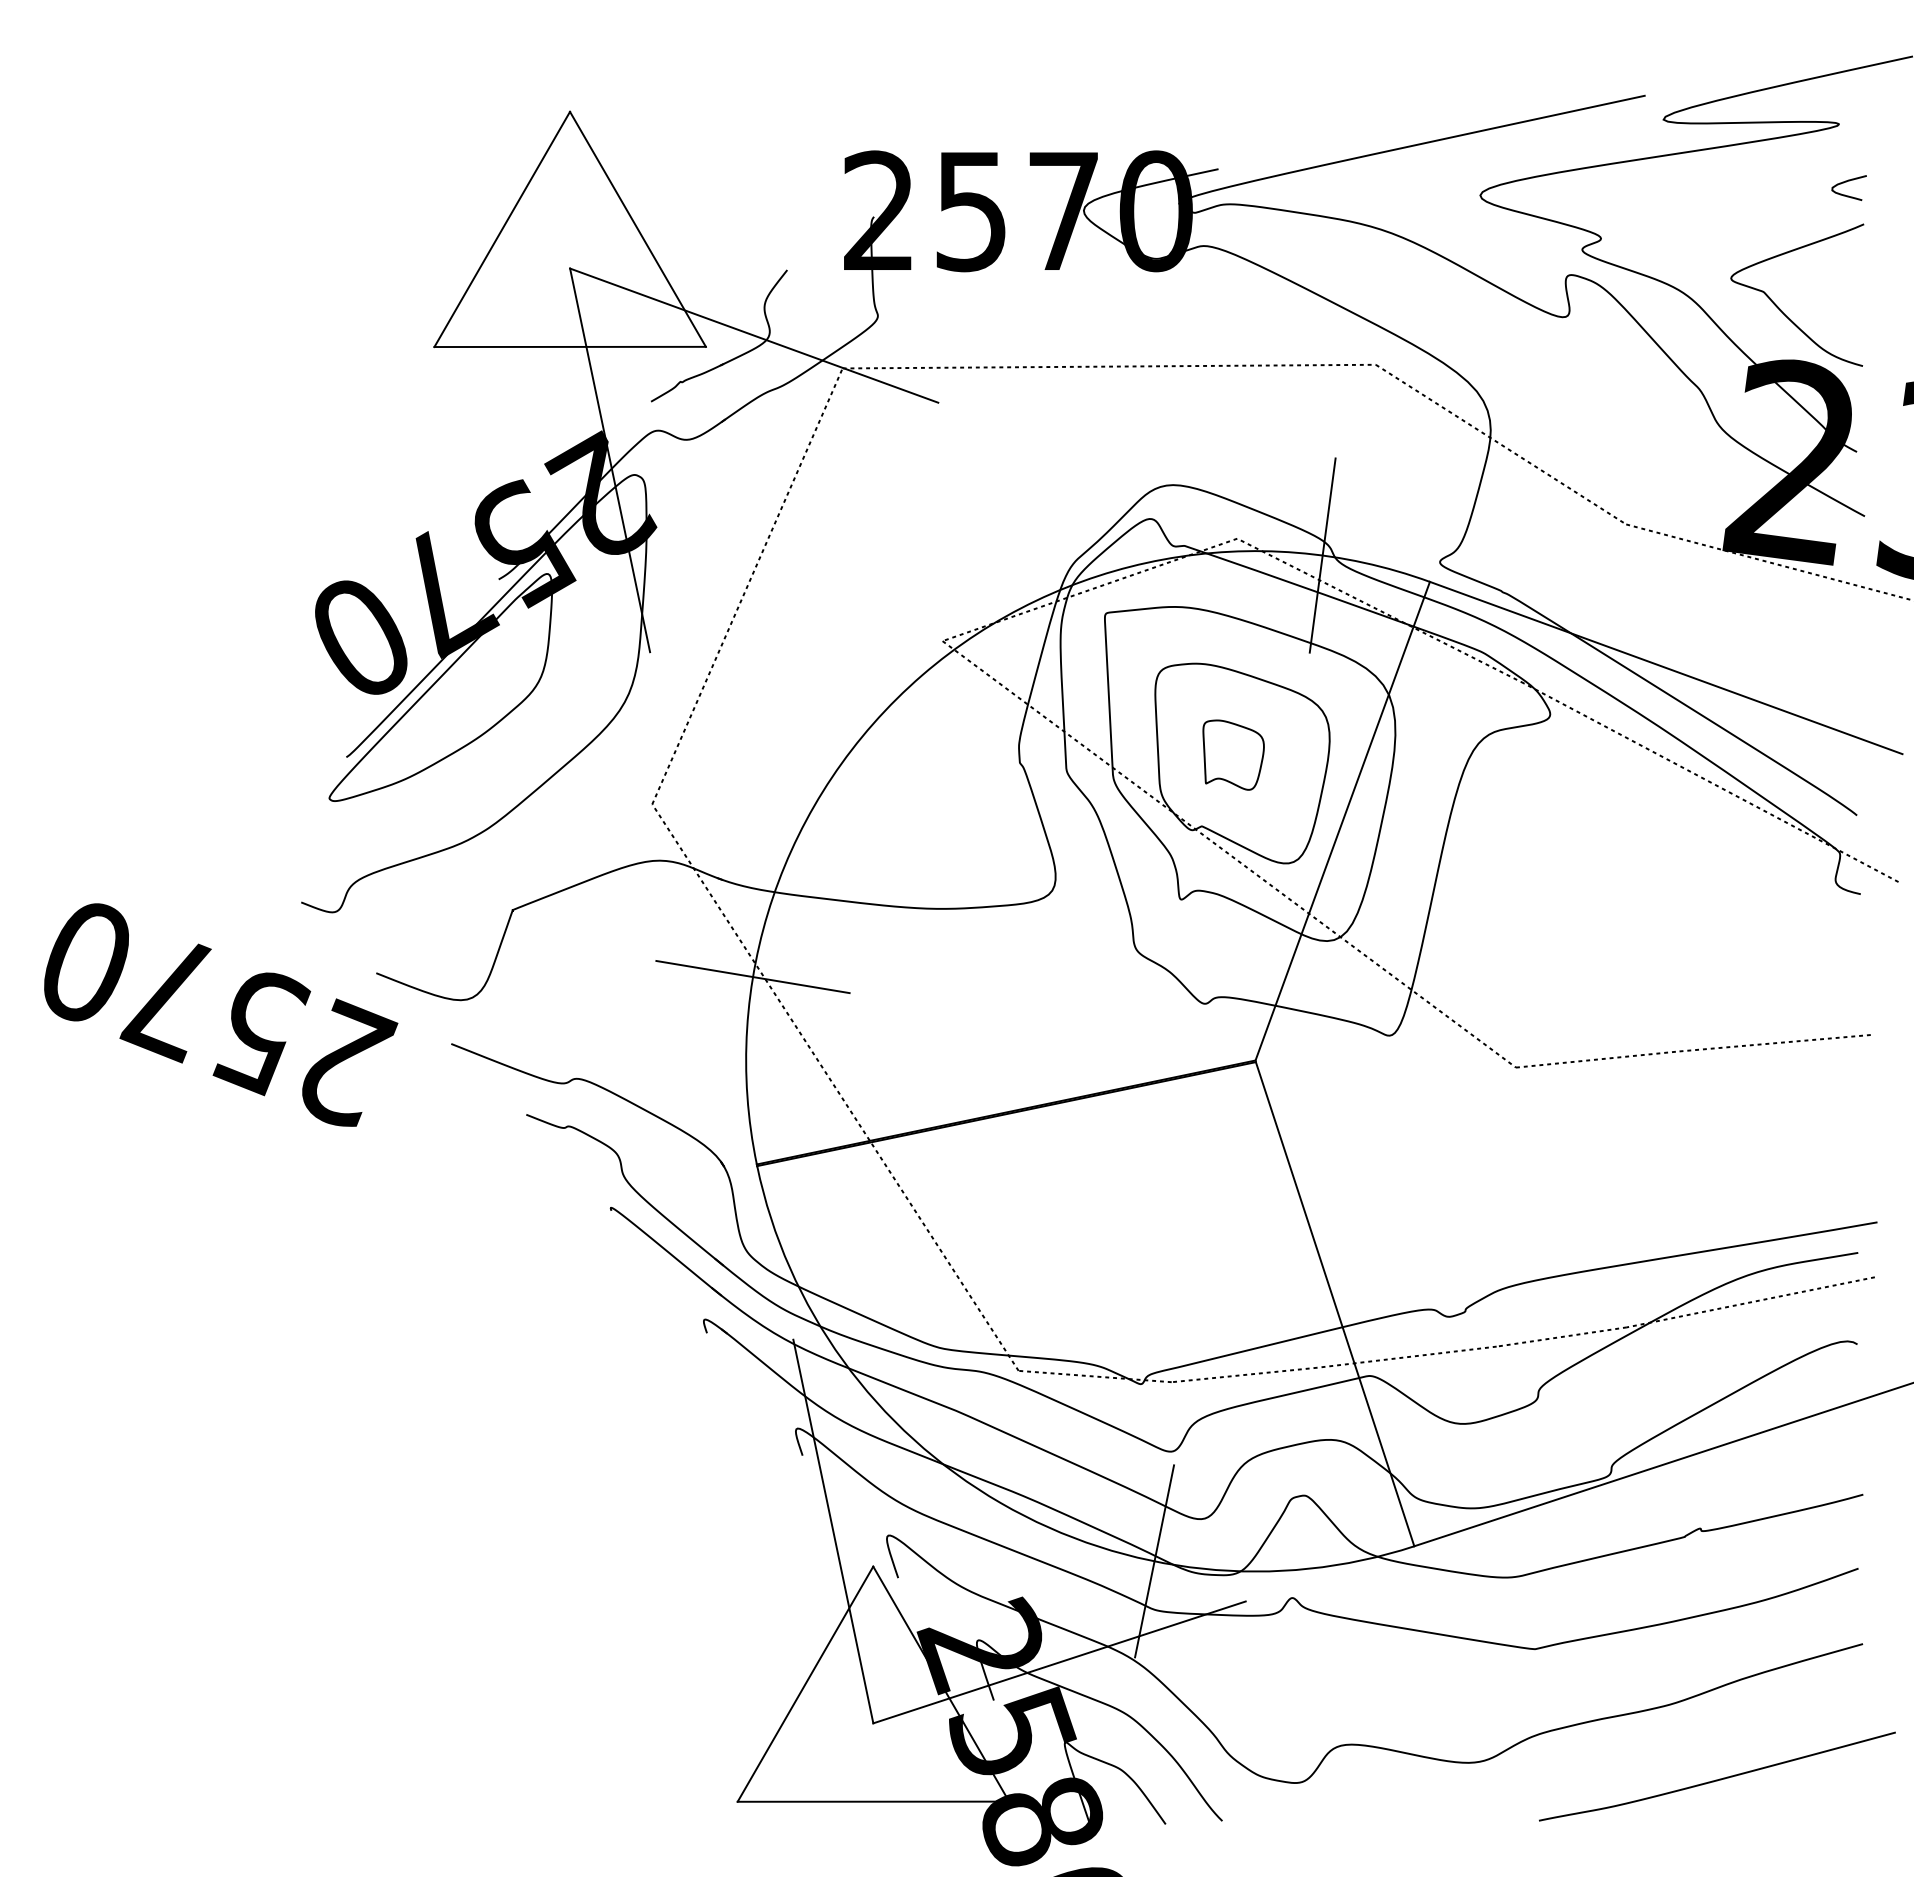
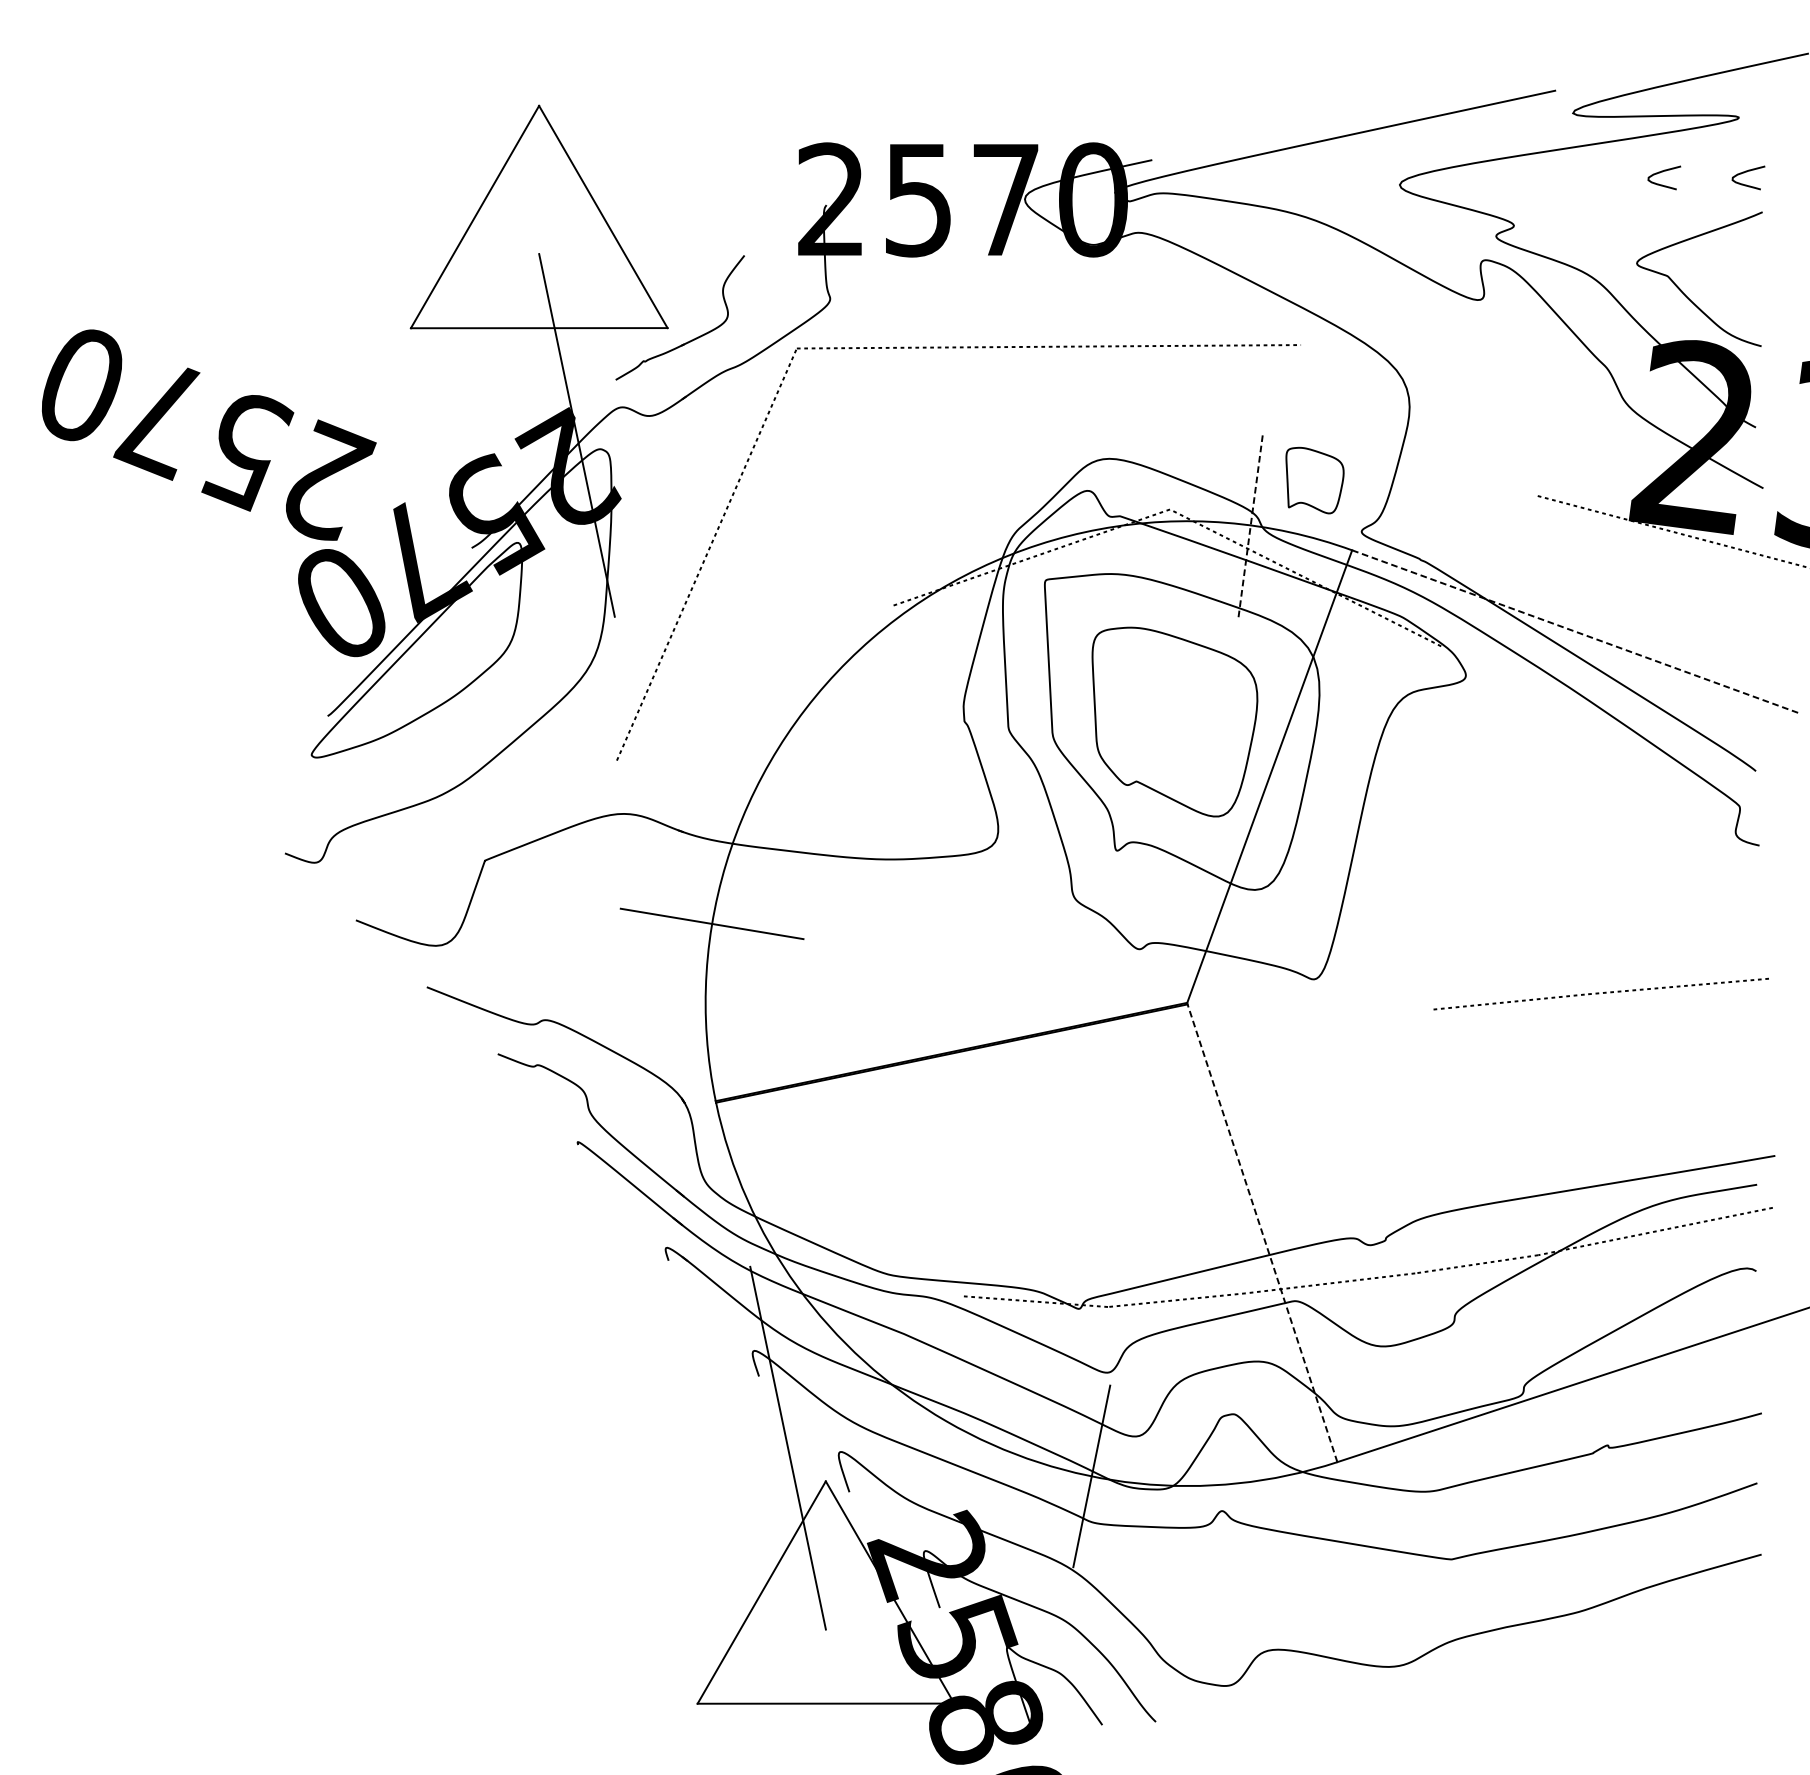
curve: (1757, 182) -> (1661, 172), added
line: (754, 335) -> (713, 317), removed
line: (1500, 444) -> (1418, 420), removed
line: (1322, 555) -> (1250, 525), solid -> dashed
line: (1666, 668) -> (1575, 632), solid -> dashed
part: (1233, 754) -> (1314, 479), moved
line: (1711, 782) -> (1618, 740), removed
line: (1229, 854) -> (1162, 808), removed
text: (221, 1014) -> (209, 434), moved
line: (835, 1087) -> (790, 1028), removed
line: (1335, 1304) -> (1262, 1233), solid -> dashed
line: (1059, 1662) -> (1001, 1572), removed
curve: (1719, 1778) -> (1625, 1681), removed

